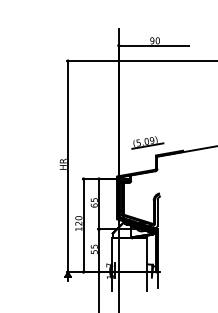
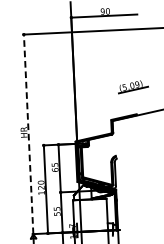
part: (147, 142) -> (132, 86), moved
line: (68, 166) -> (29, 134), solid -> dashed

